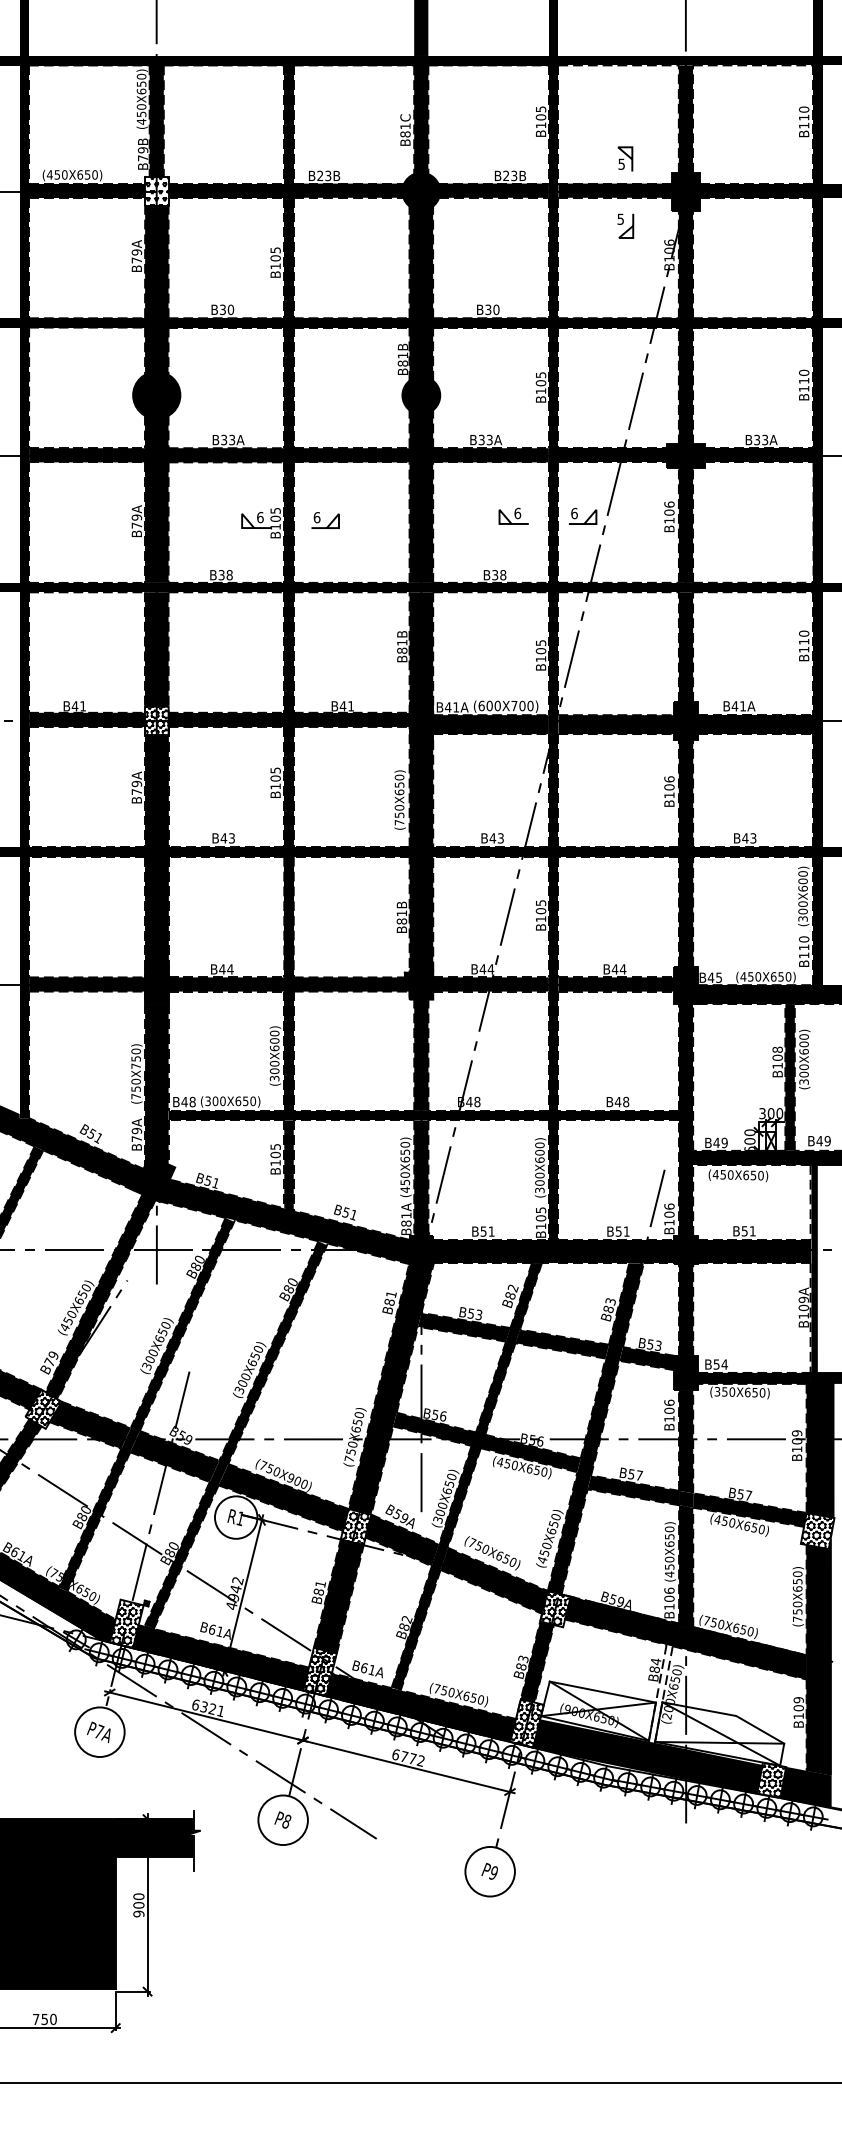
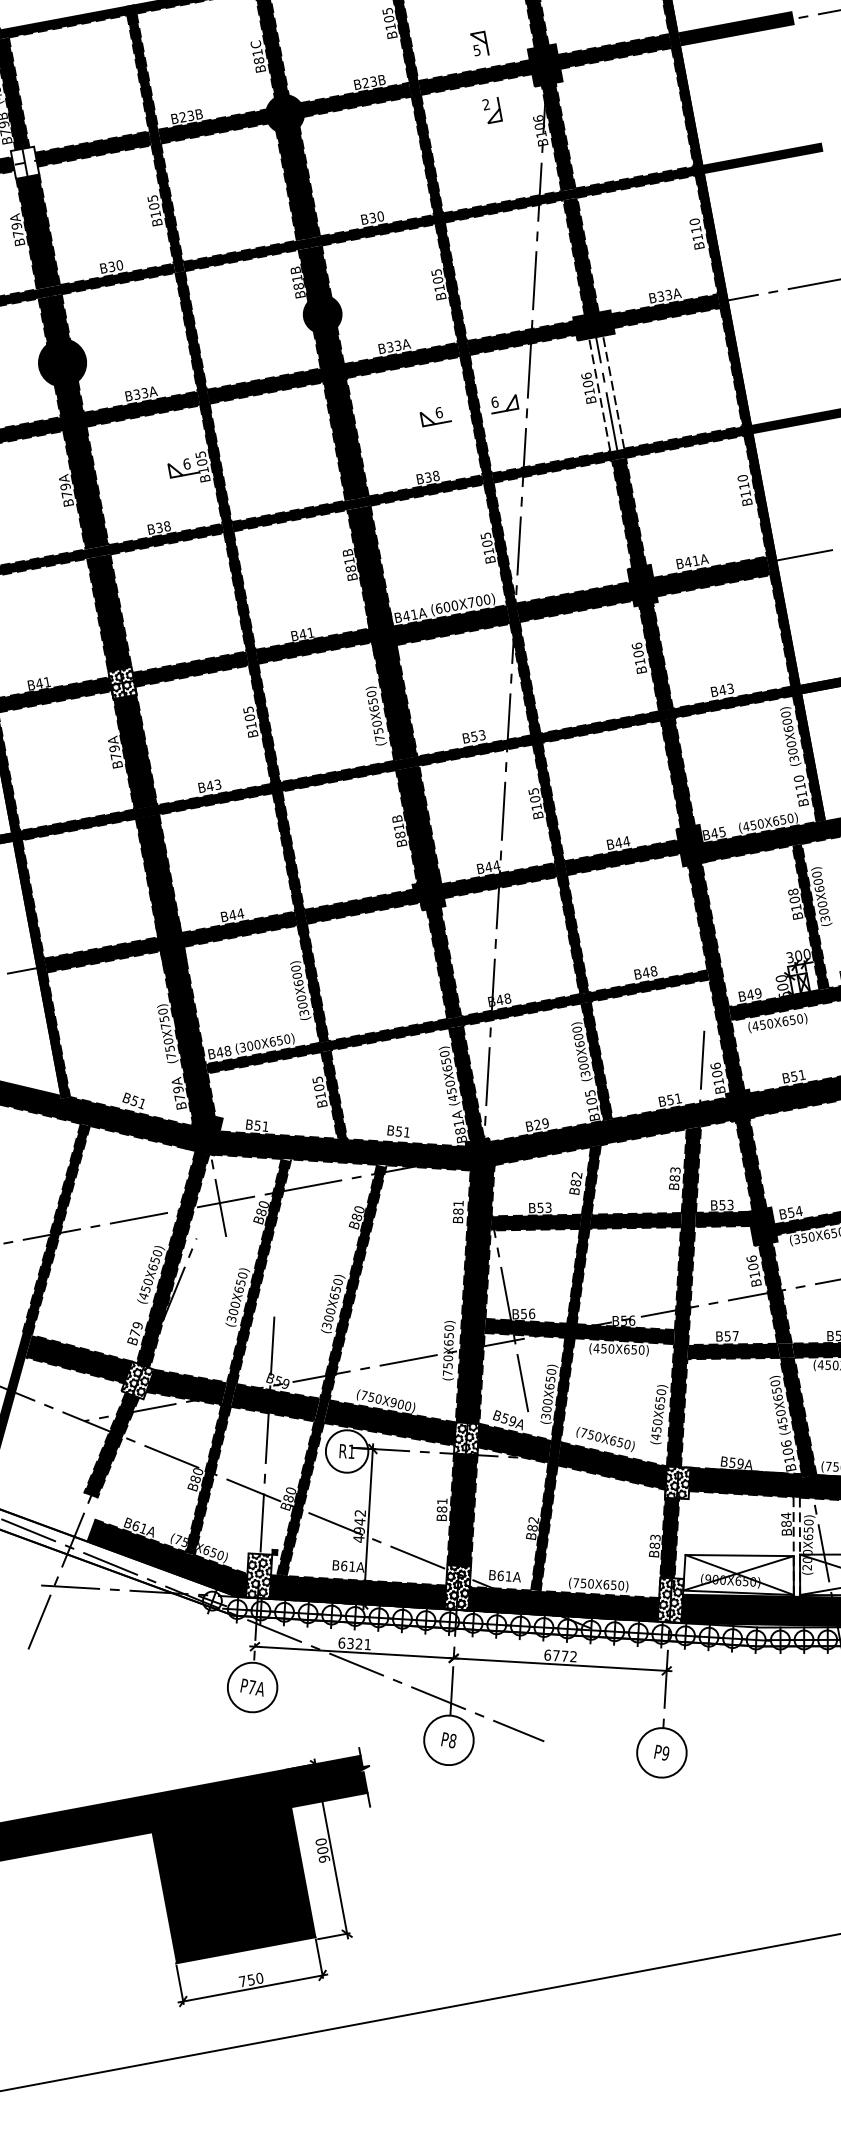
hatch: (156, 191) -> (24, 162), removed
text: (620, 218) -> (485, 103), 5 -> 2
part: (325, 520) -> (251, 454), removed
fill: (685, 525) -> (606, 393), removed
text: (492, 838) -> (474, 736), B43 -> B53
text: (487, 1231) -> (541, 1124), B51 -> B29

